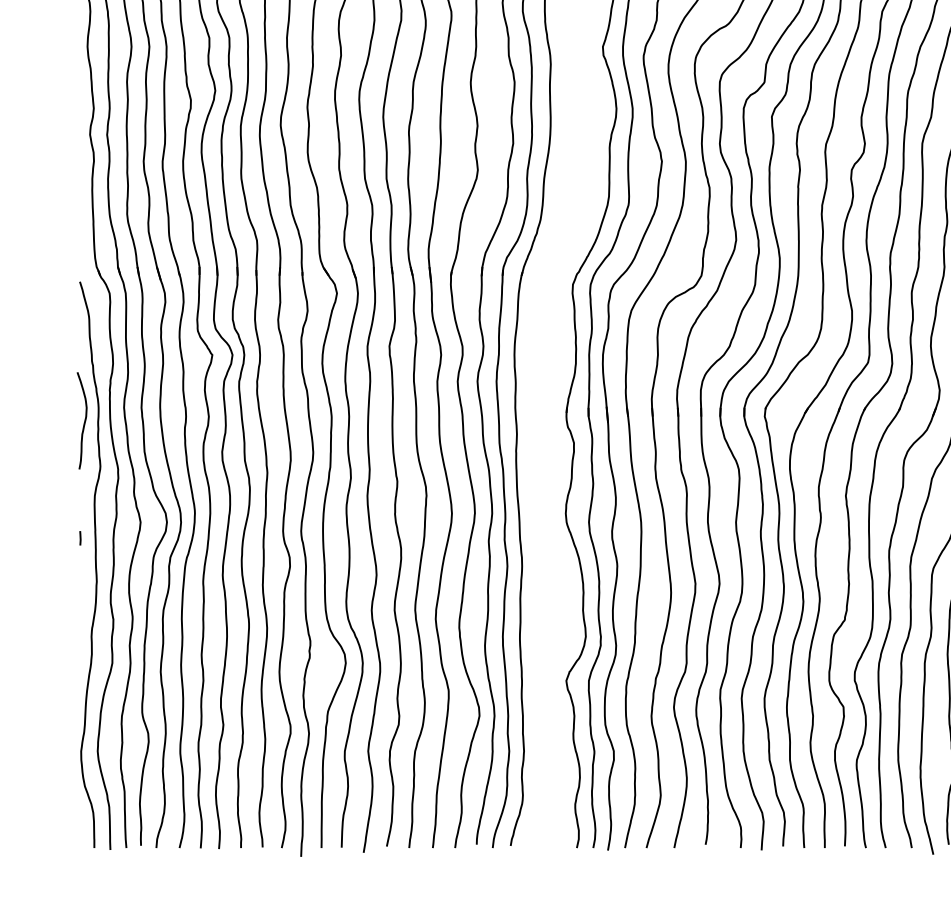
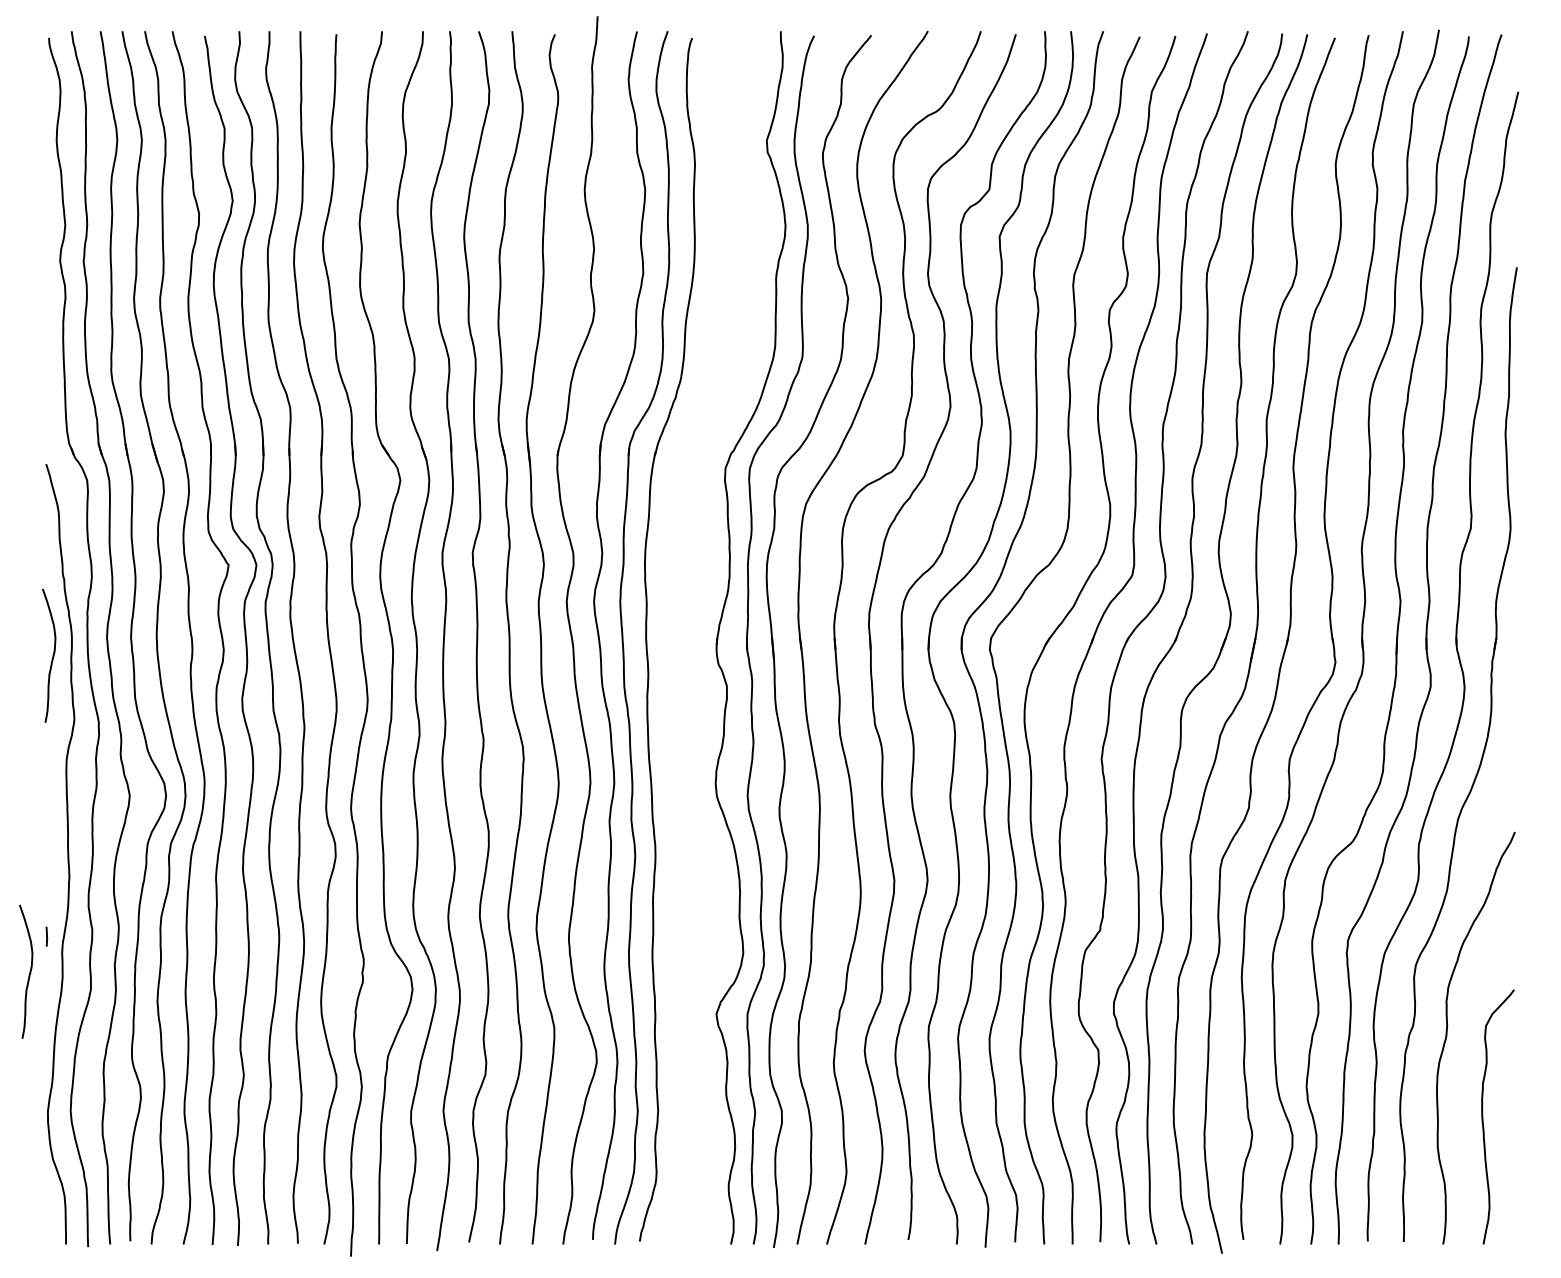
line: (80, 538) -> (46, 936), moved
curve: (67, 649) -> (29, 971), added

